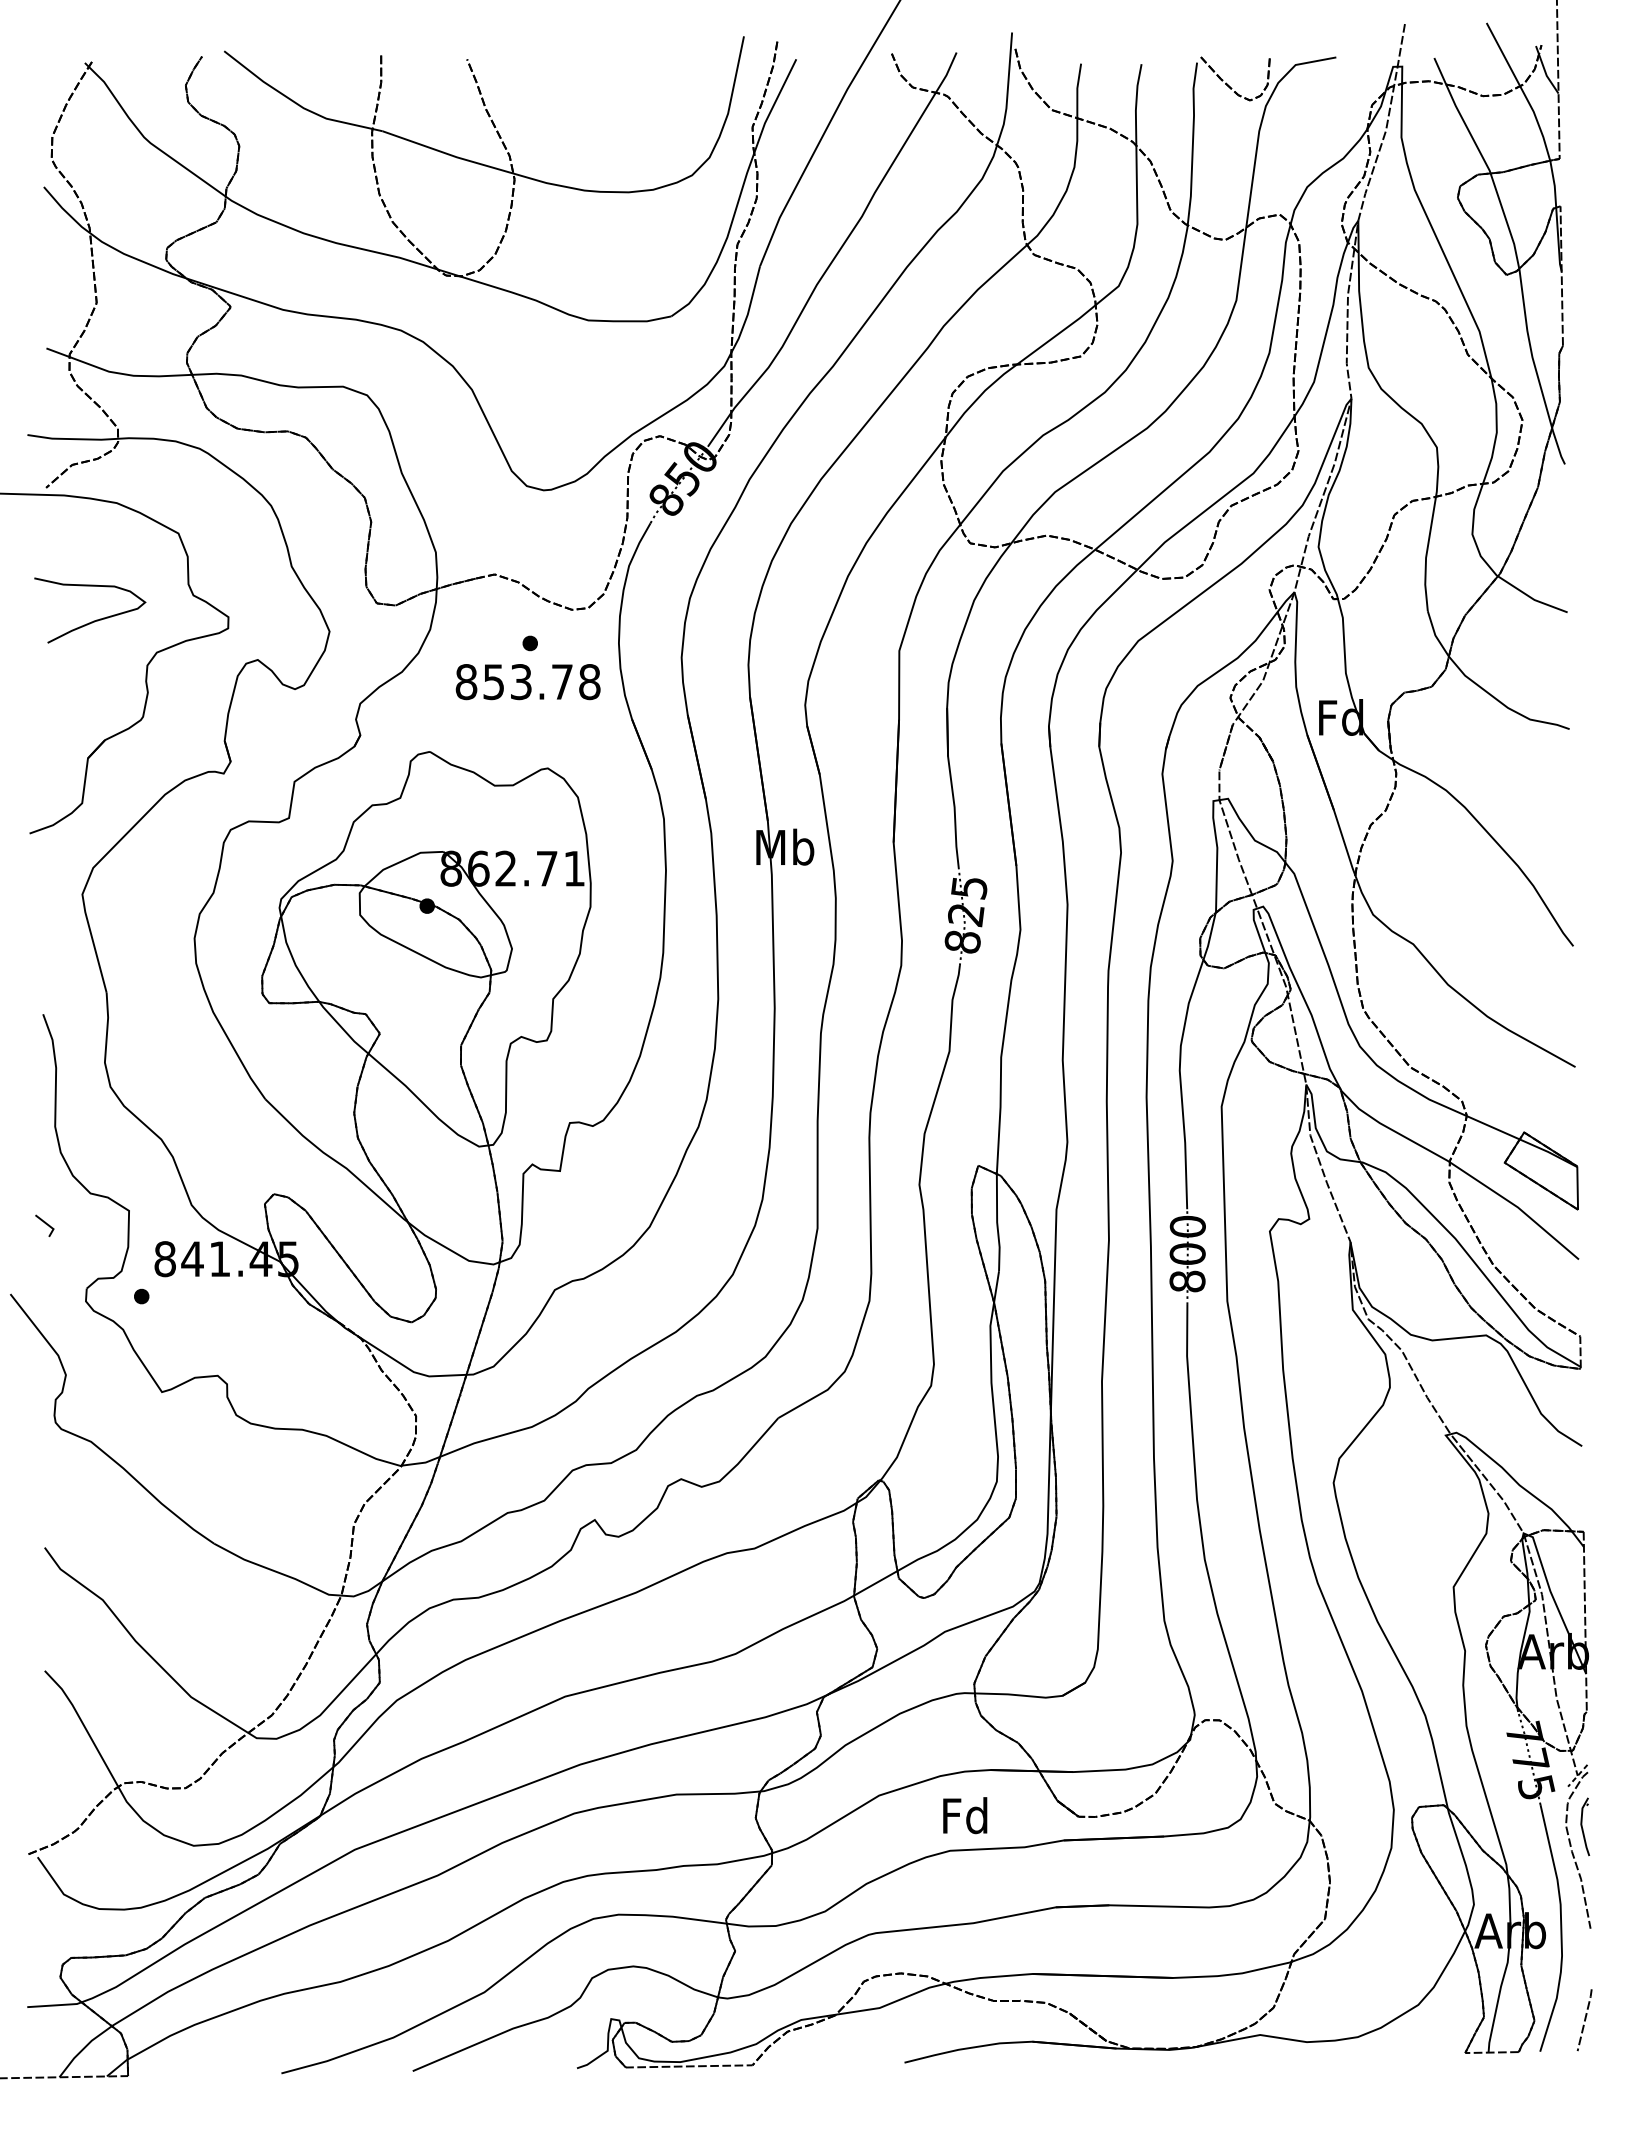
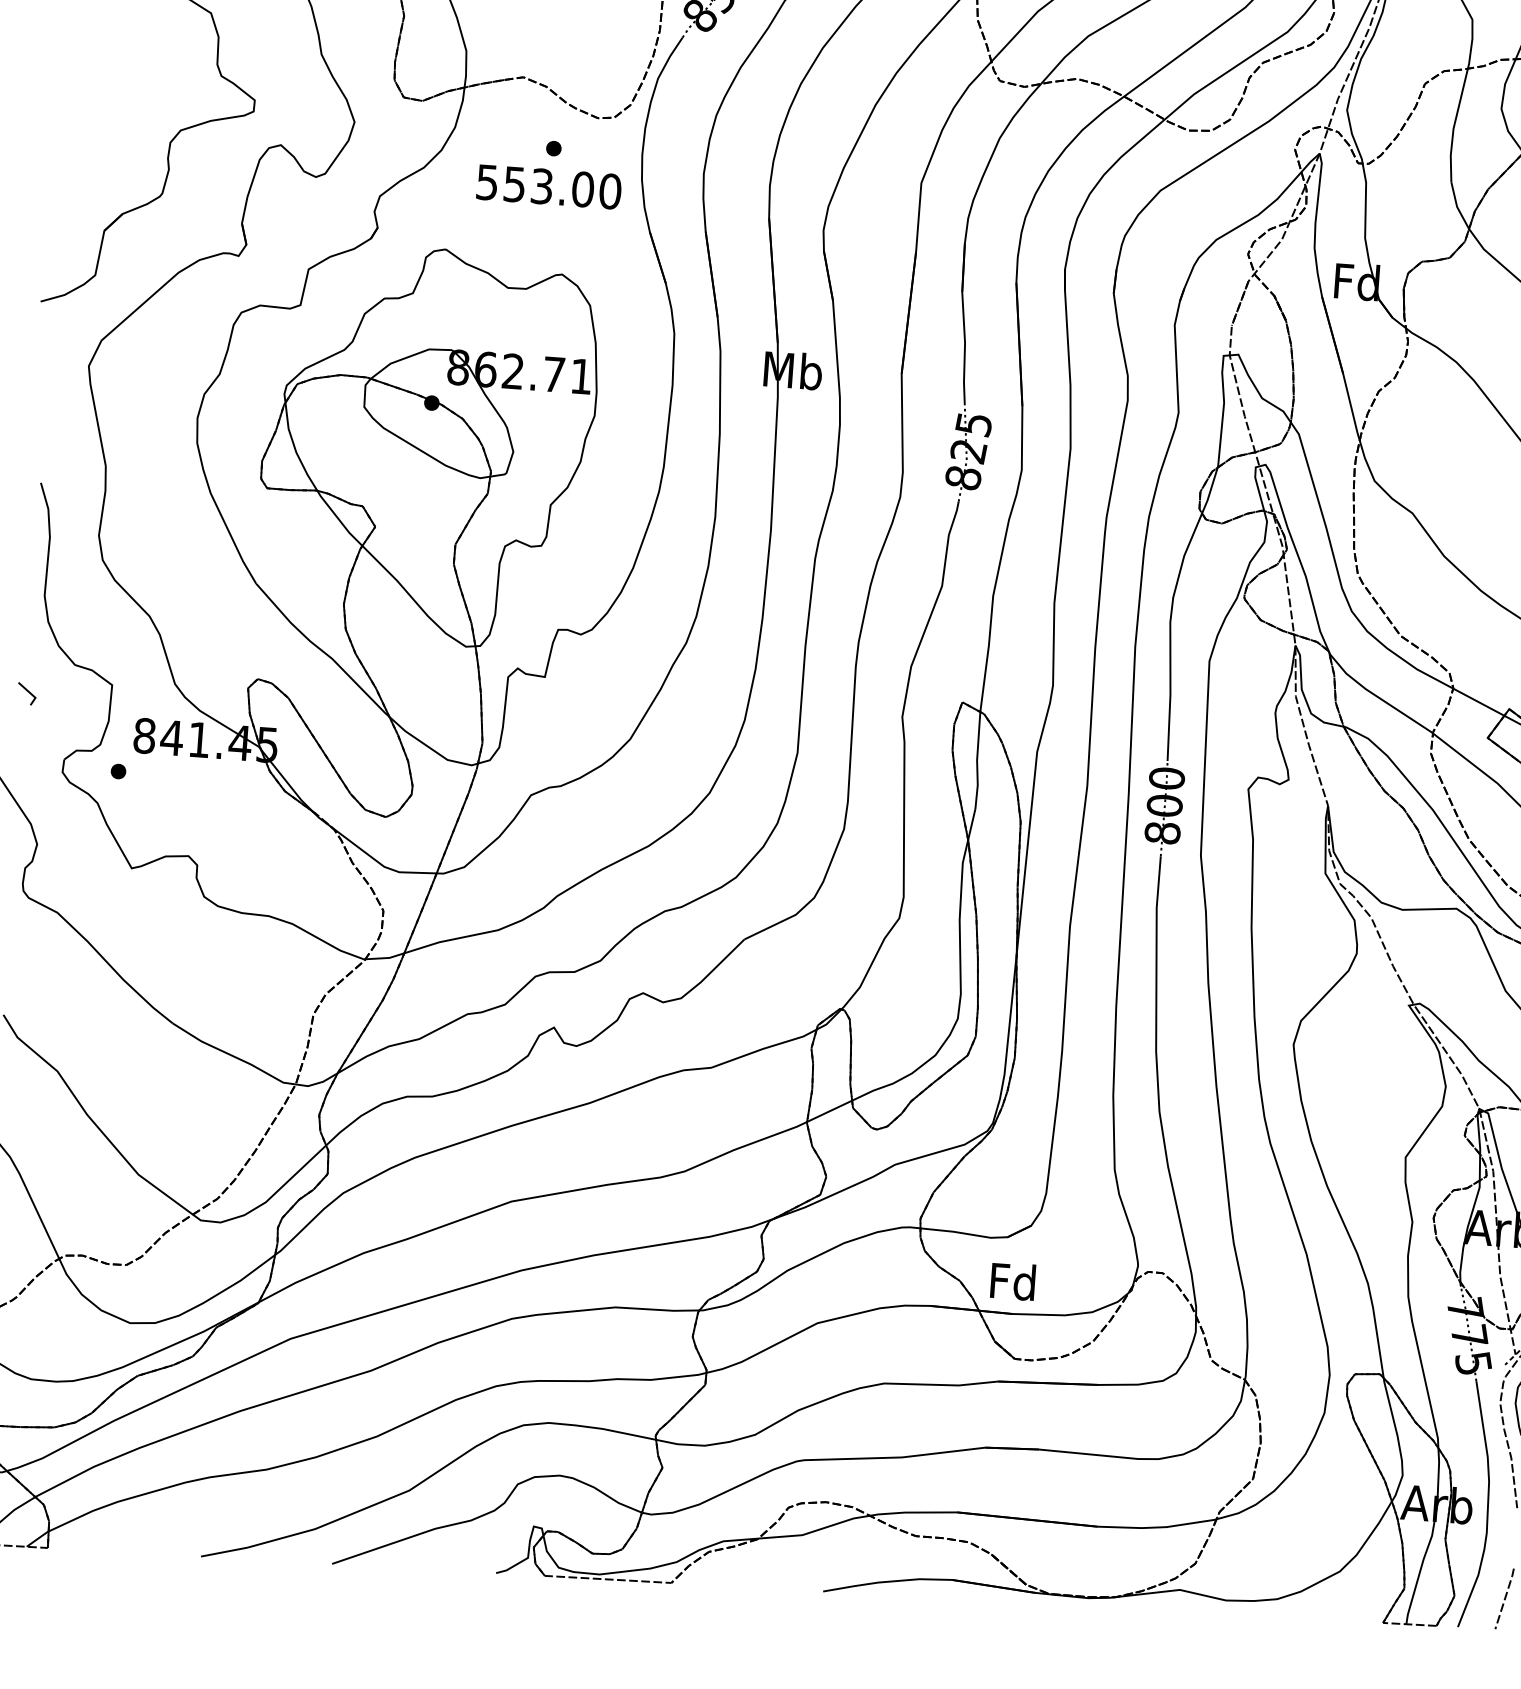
curve: (93, 620) -> (119, 93), removed
text: (527, 682) -> (548, 187), 853.78 -> 553.00
text: (965, 1815) -> (1013, 1281), moved

